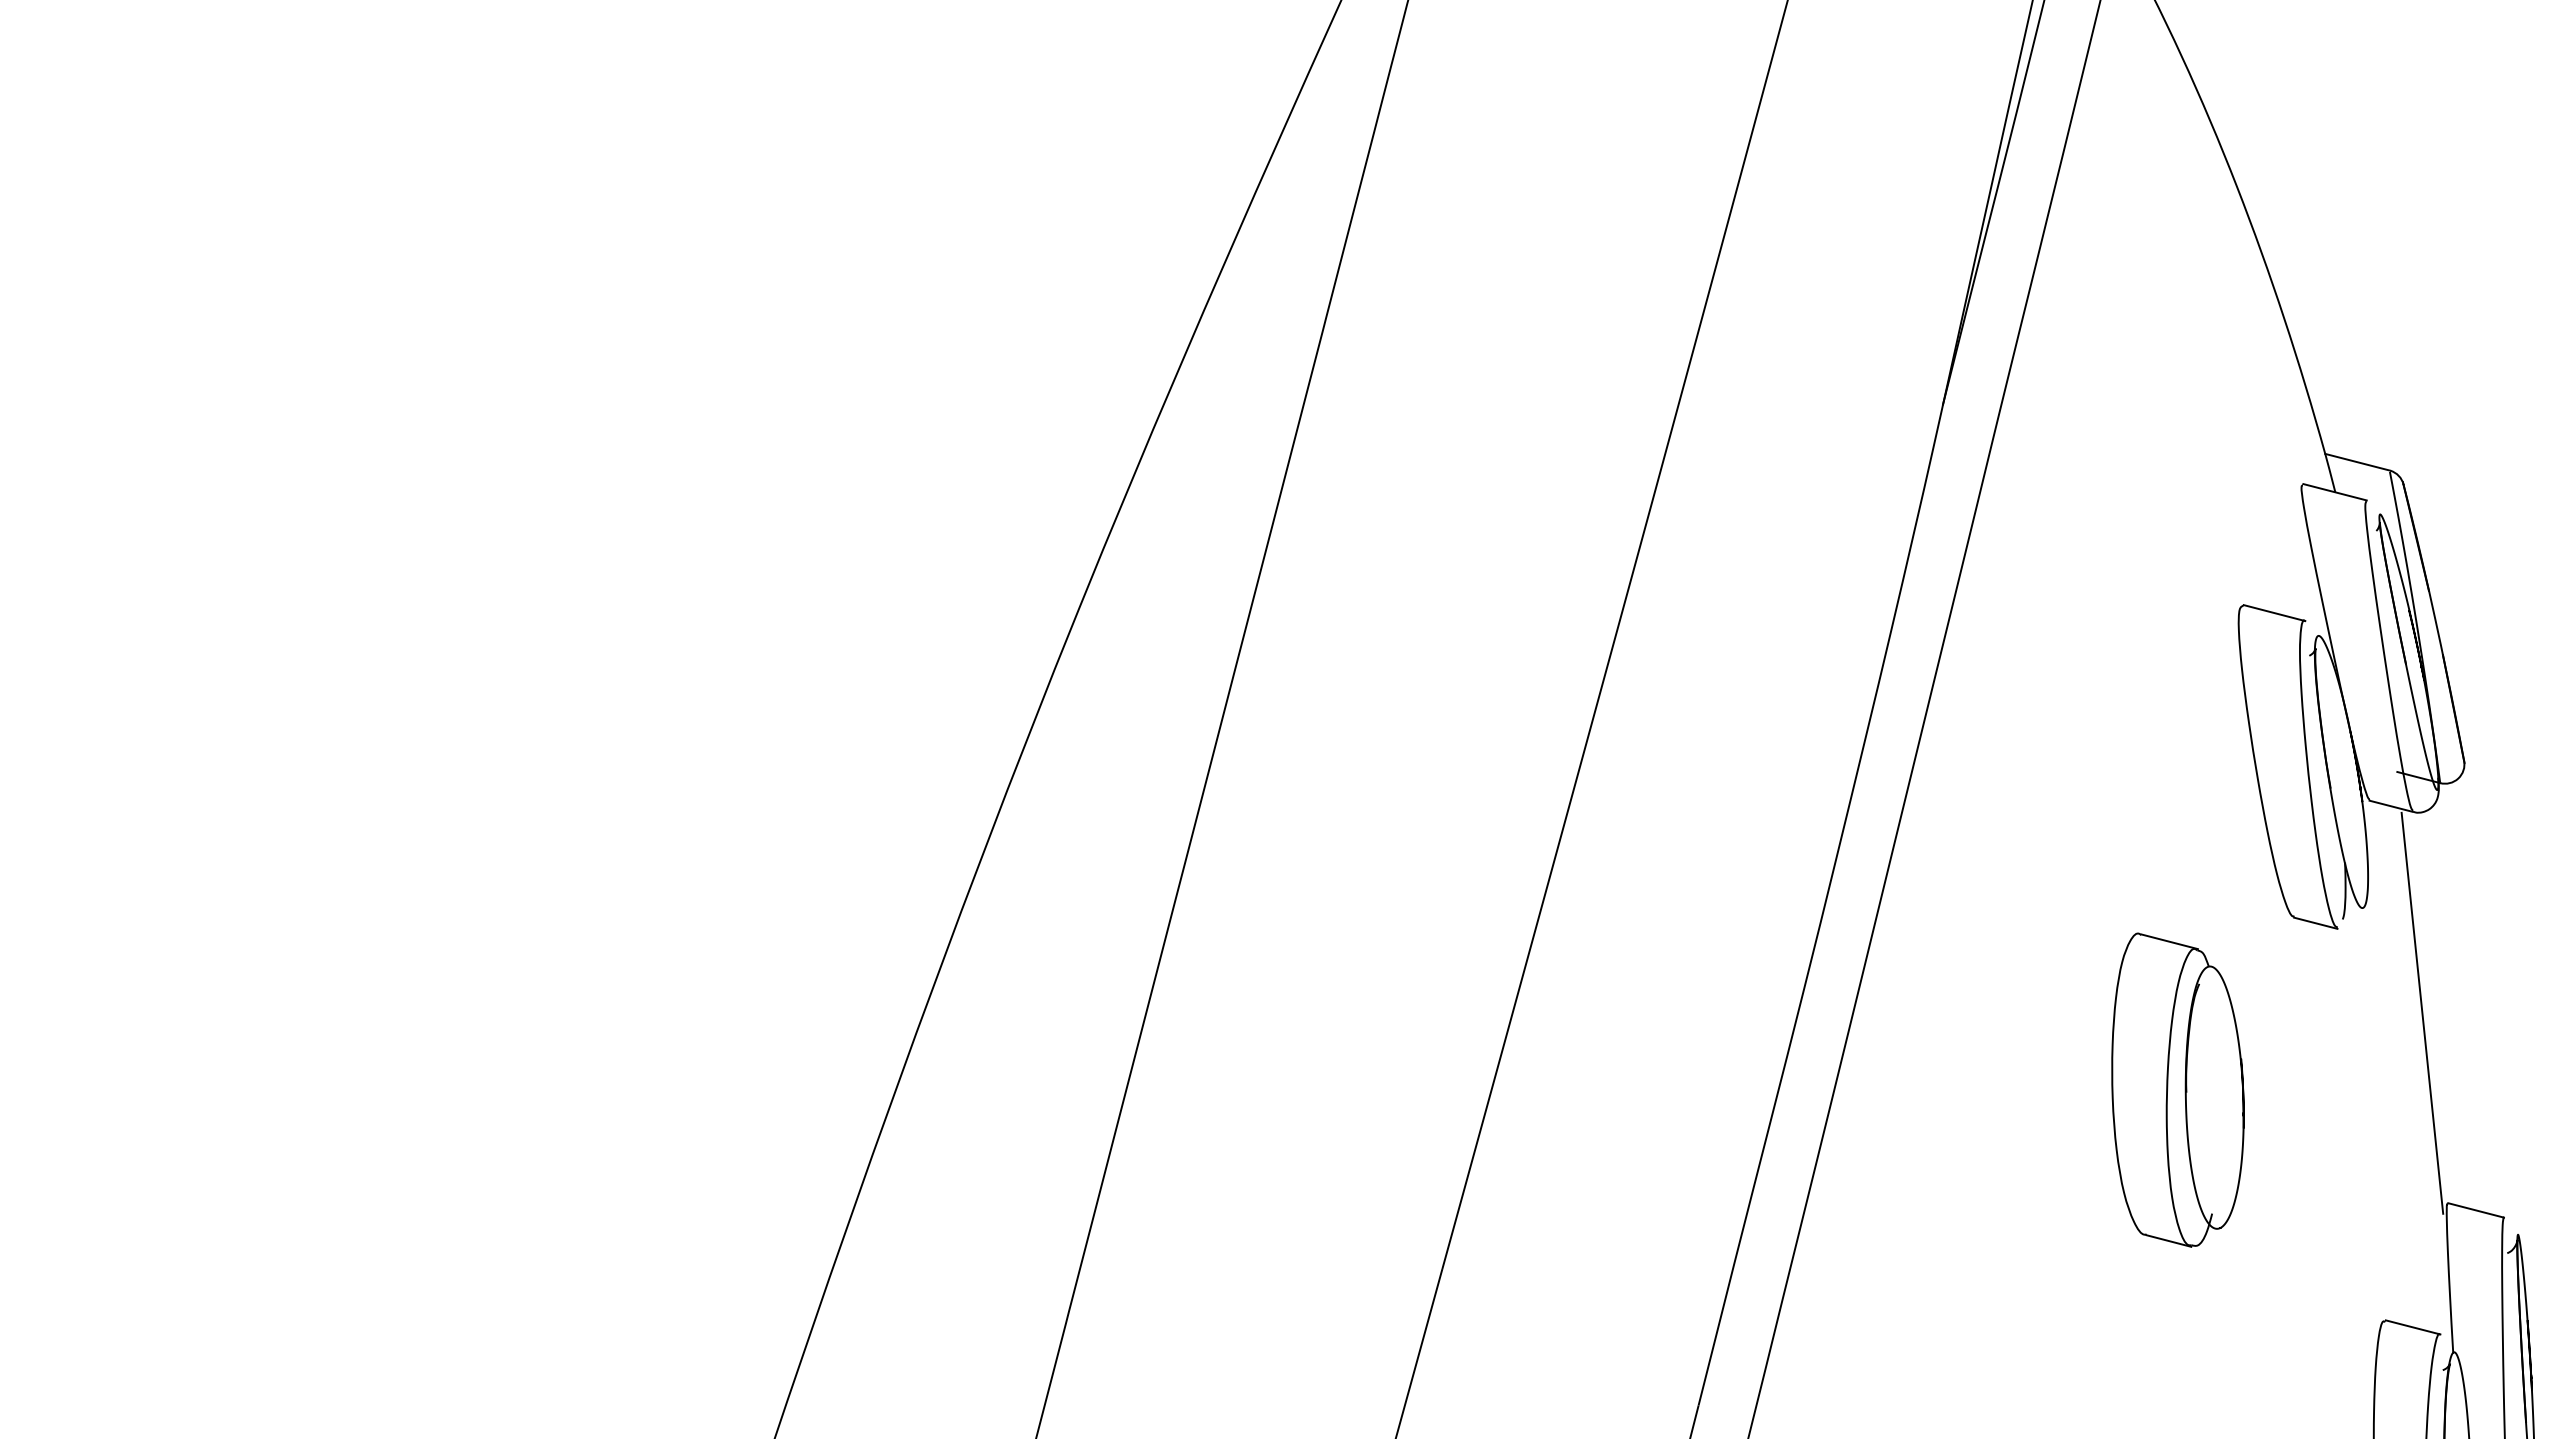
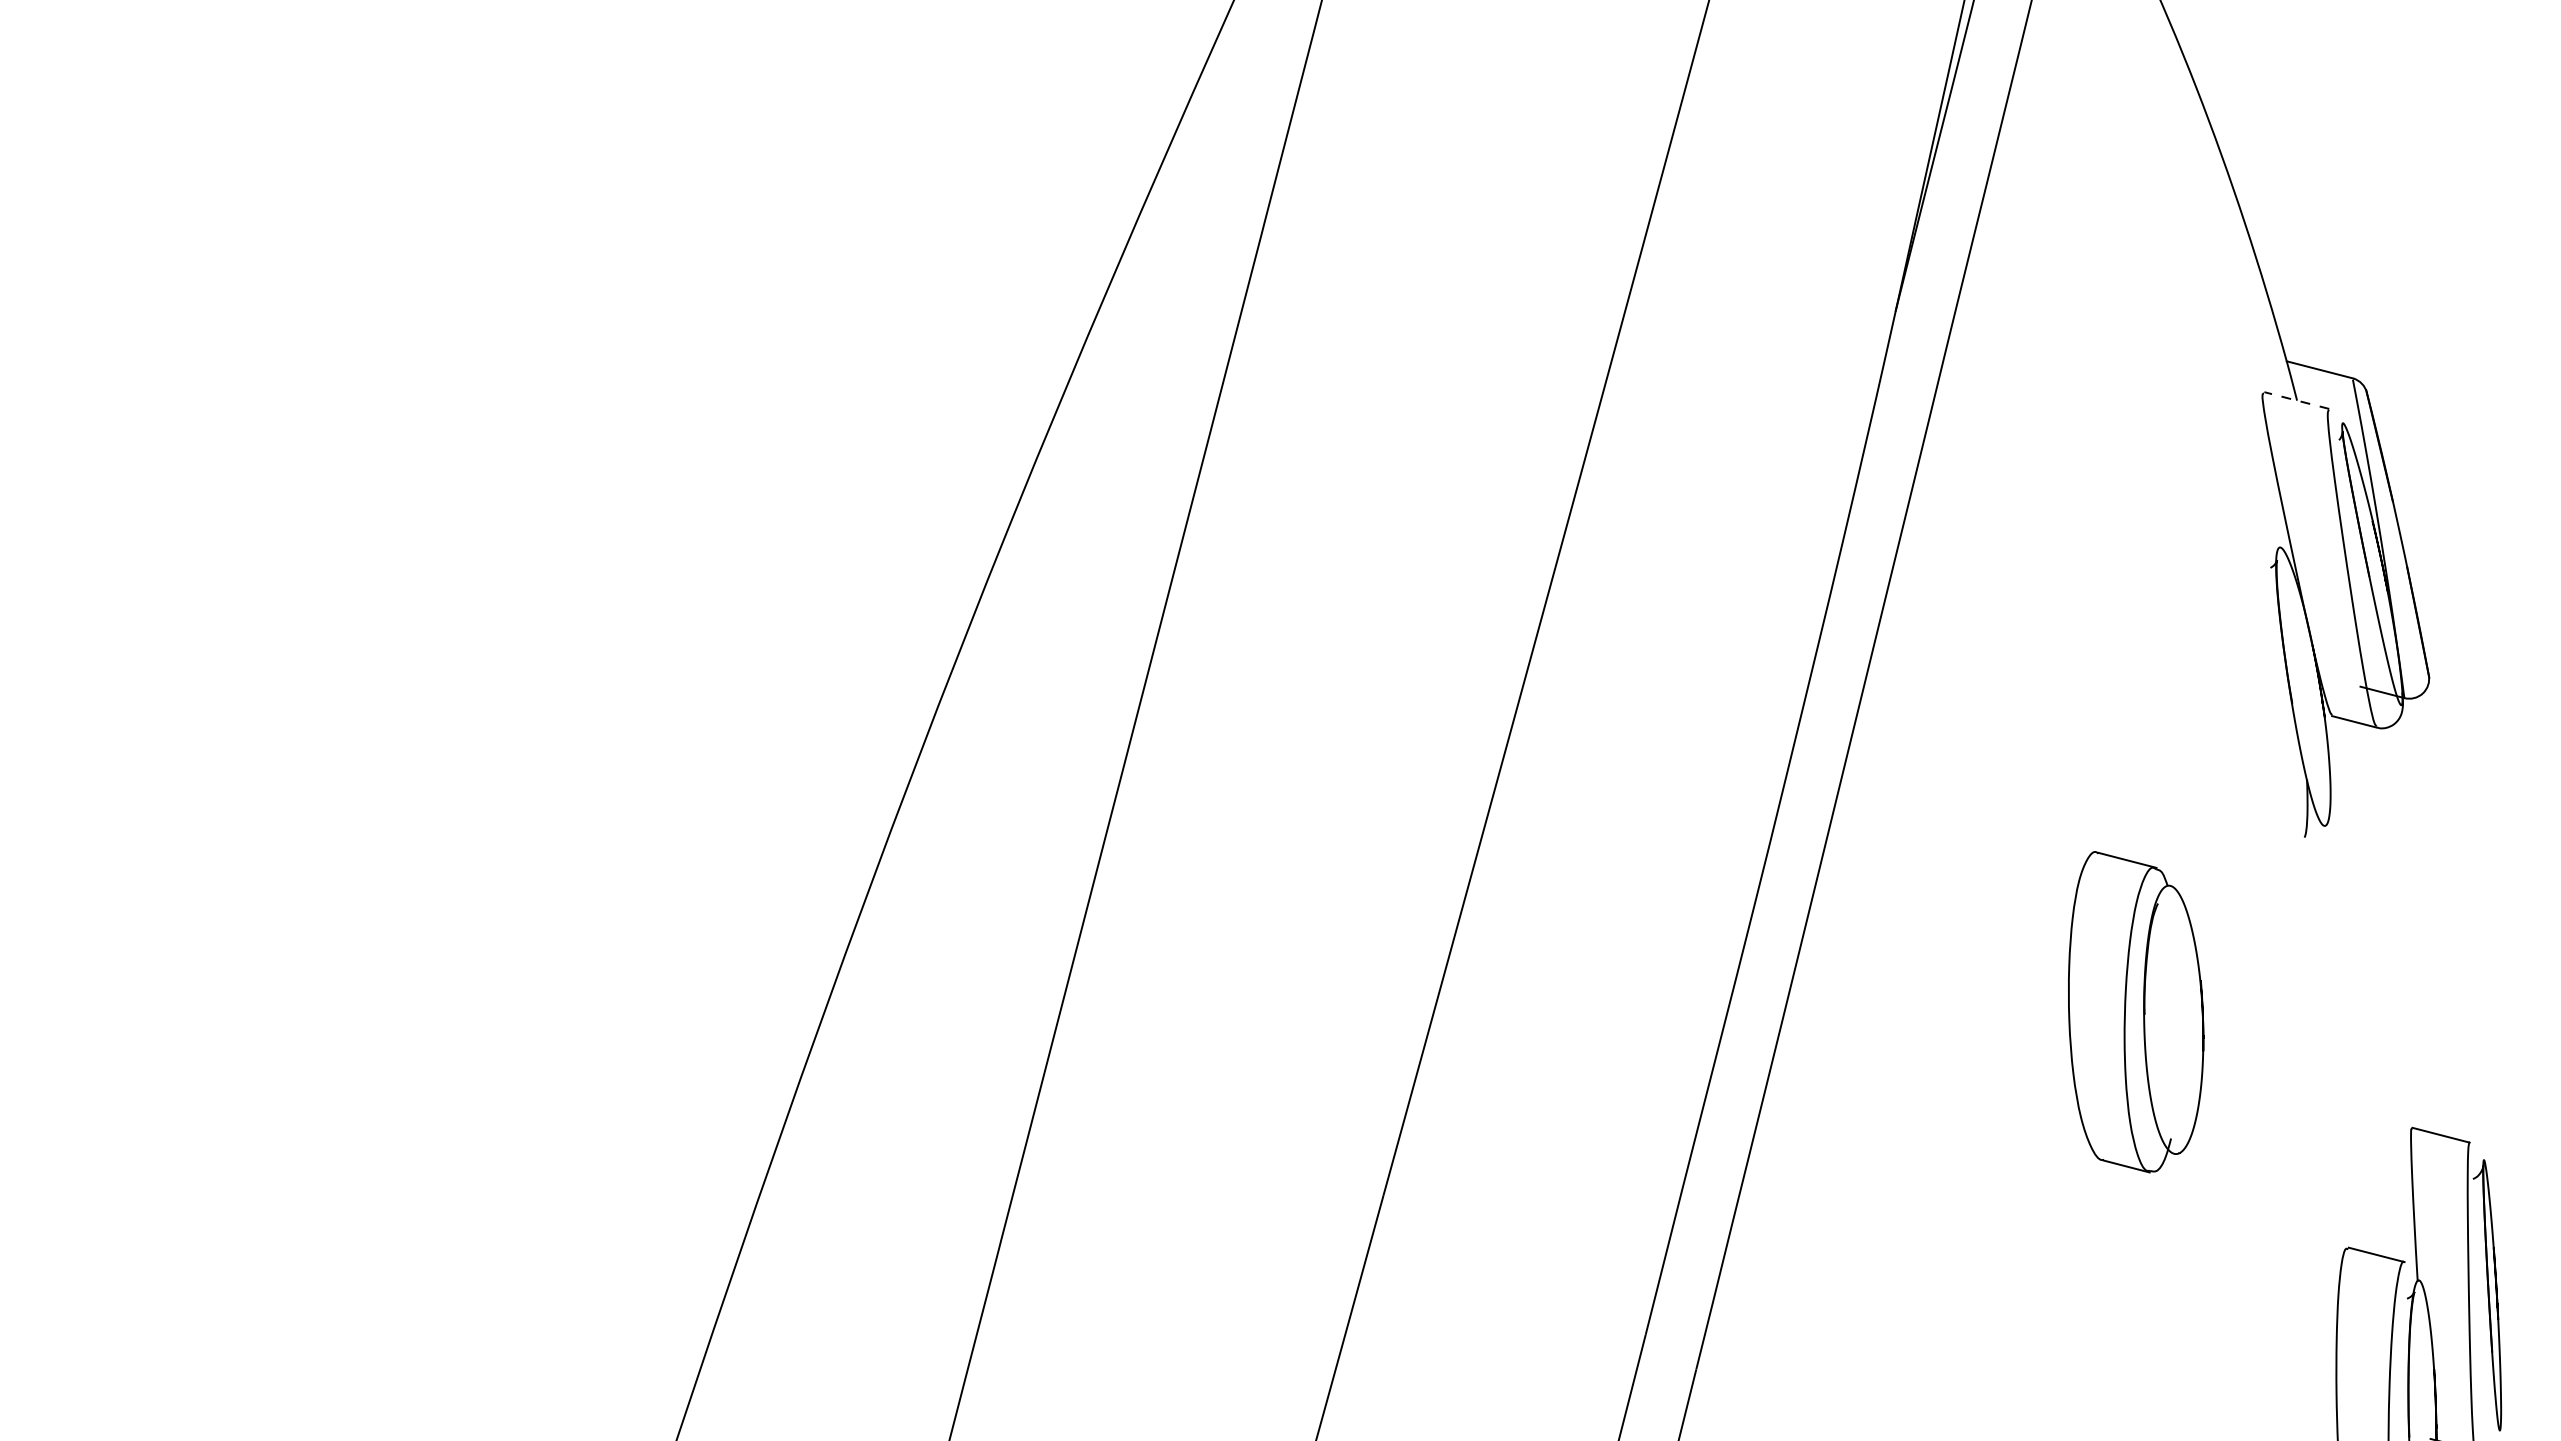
line: (2335, 492) -> (2297, 400), solid -> dashed
part: (2287, 766) -> (2248, 681), removed
line: (2422, 1012) -> (2386, 932), removed

